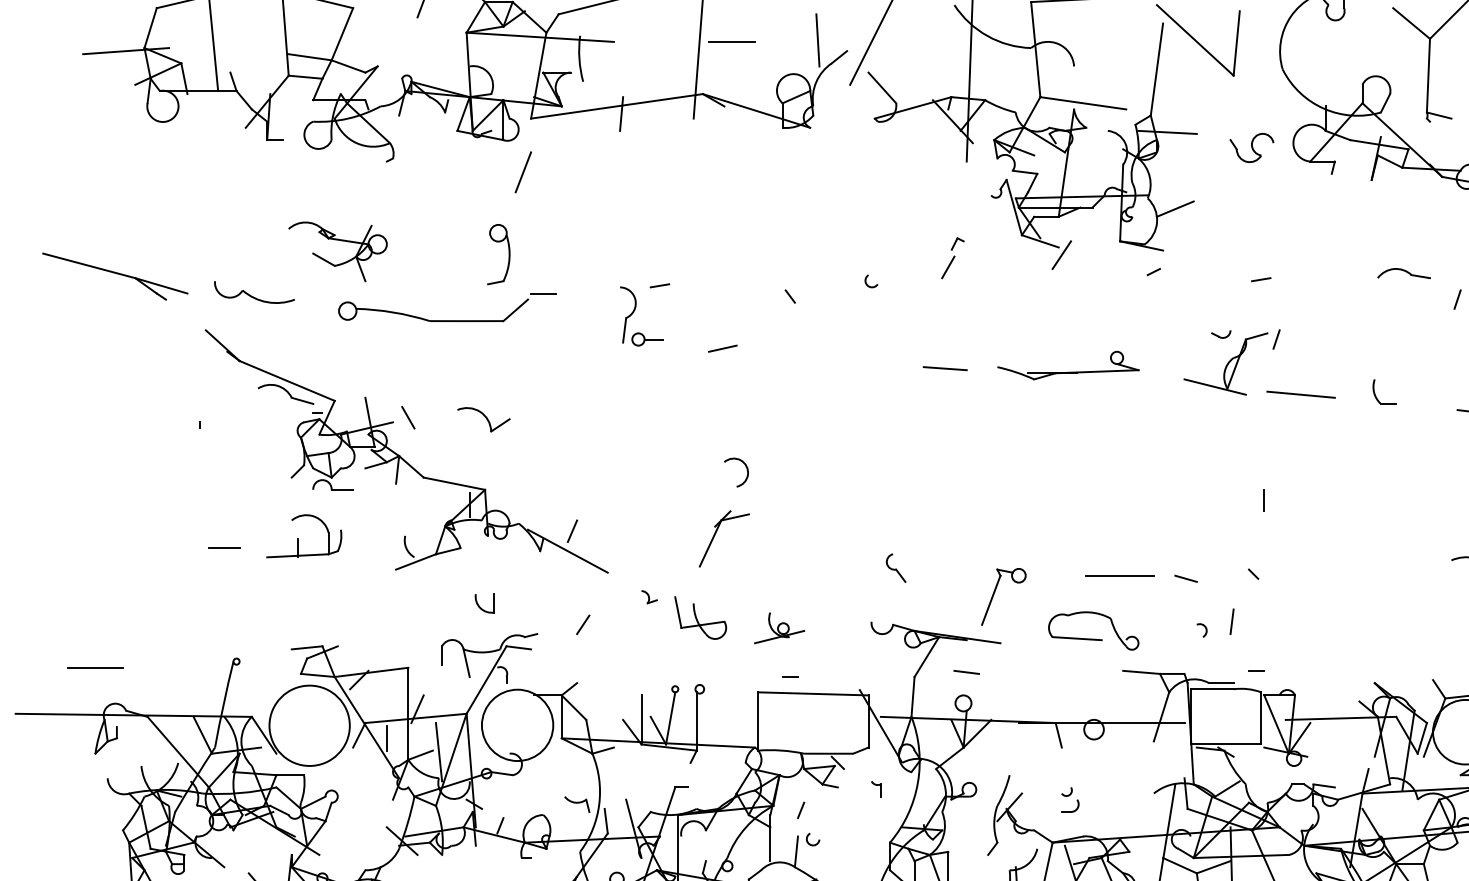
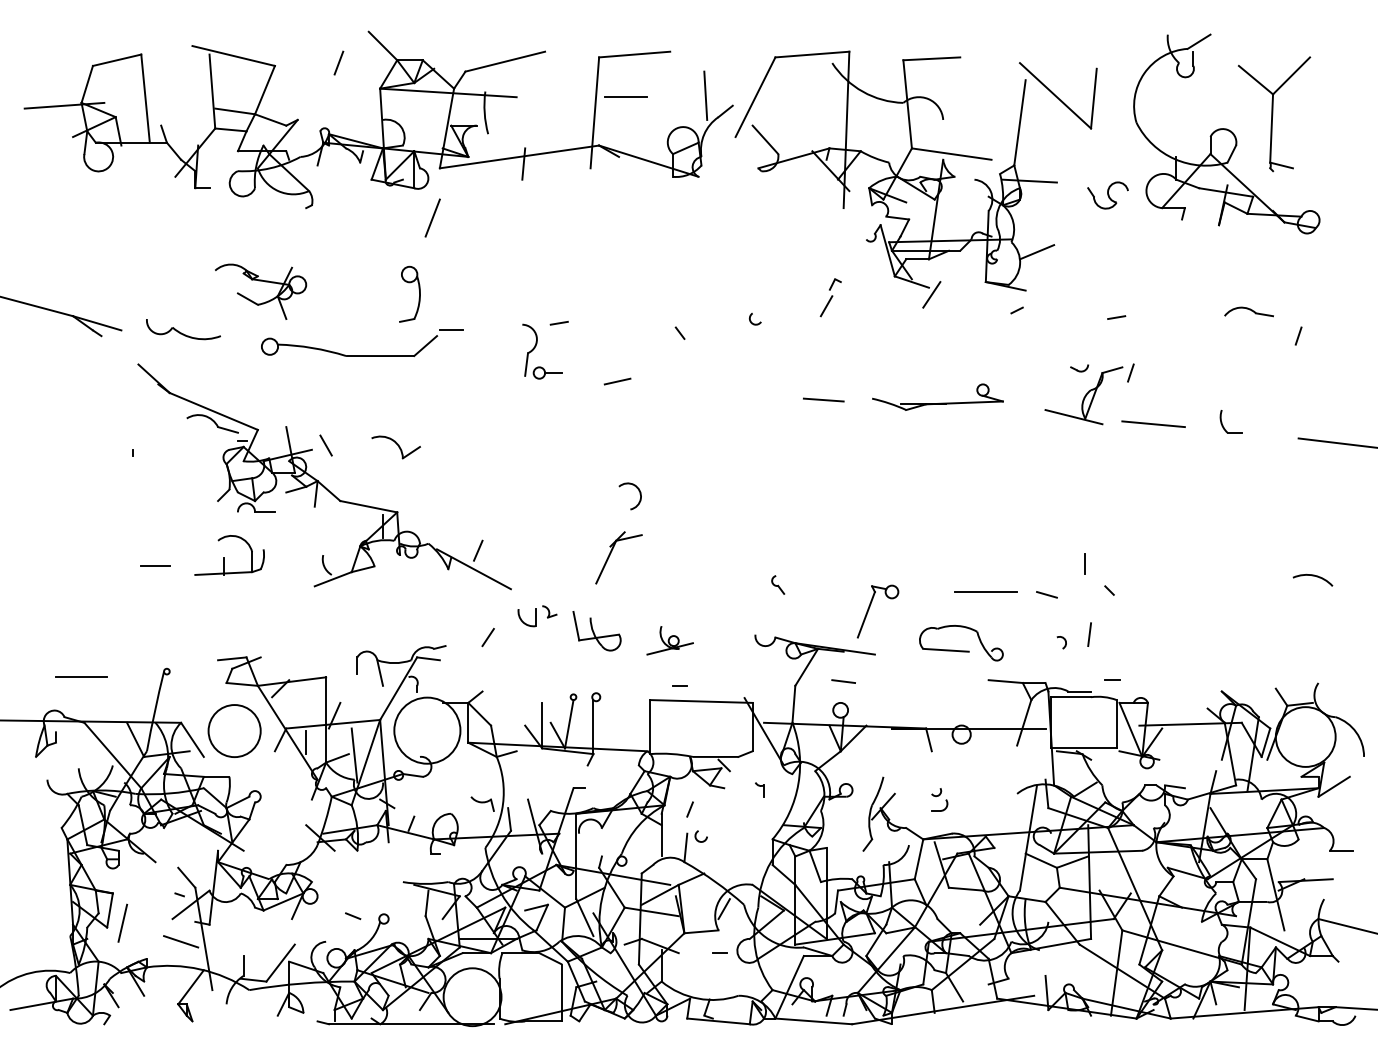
line: (1264, 499) -> (1084, 563), moved
part: (895, 567) -> (777, 584), size x0.7
part: (484, 603) -> (526, 617), moved
line: (95, 666) -> (81, 676), moved
circle: (309, 725) -> (234, 730), size x0.7

